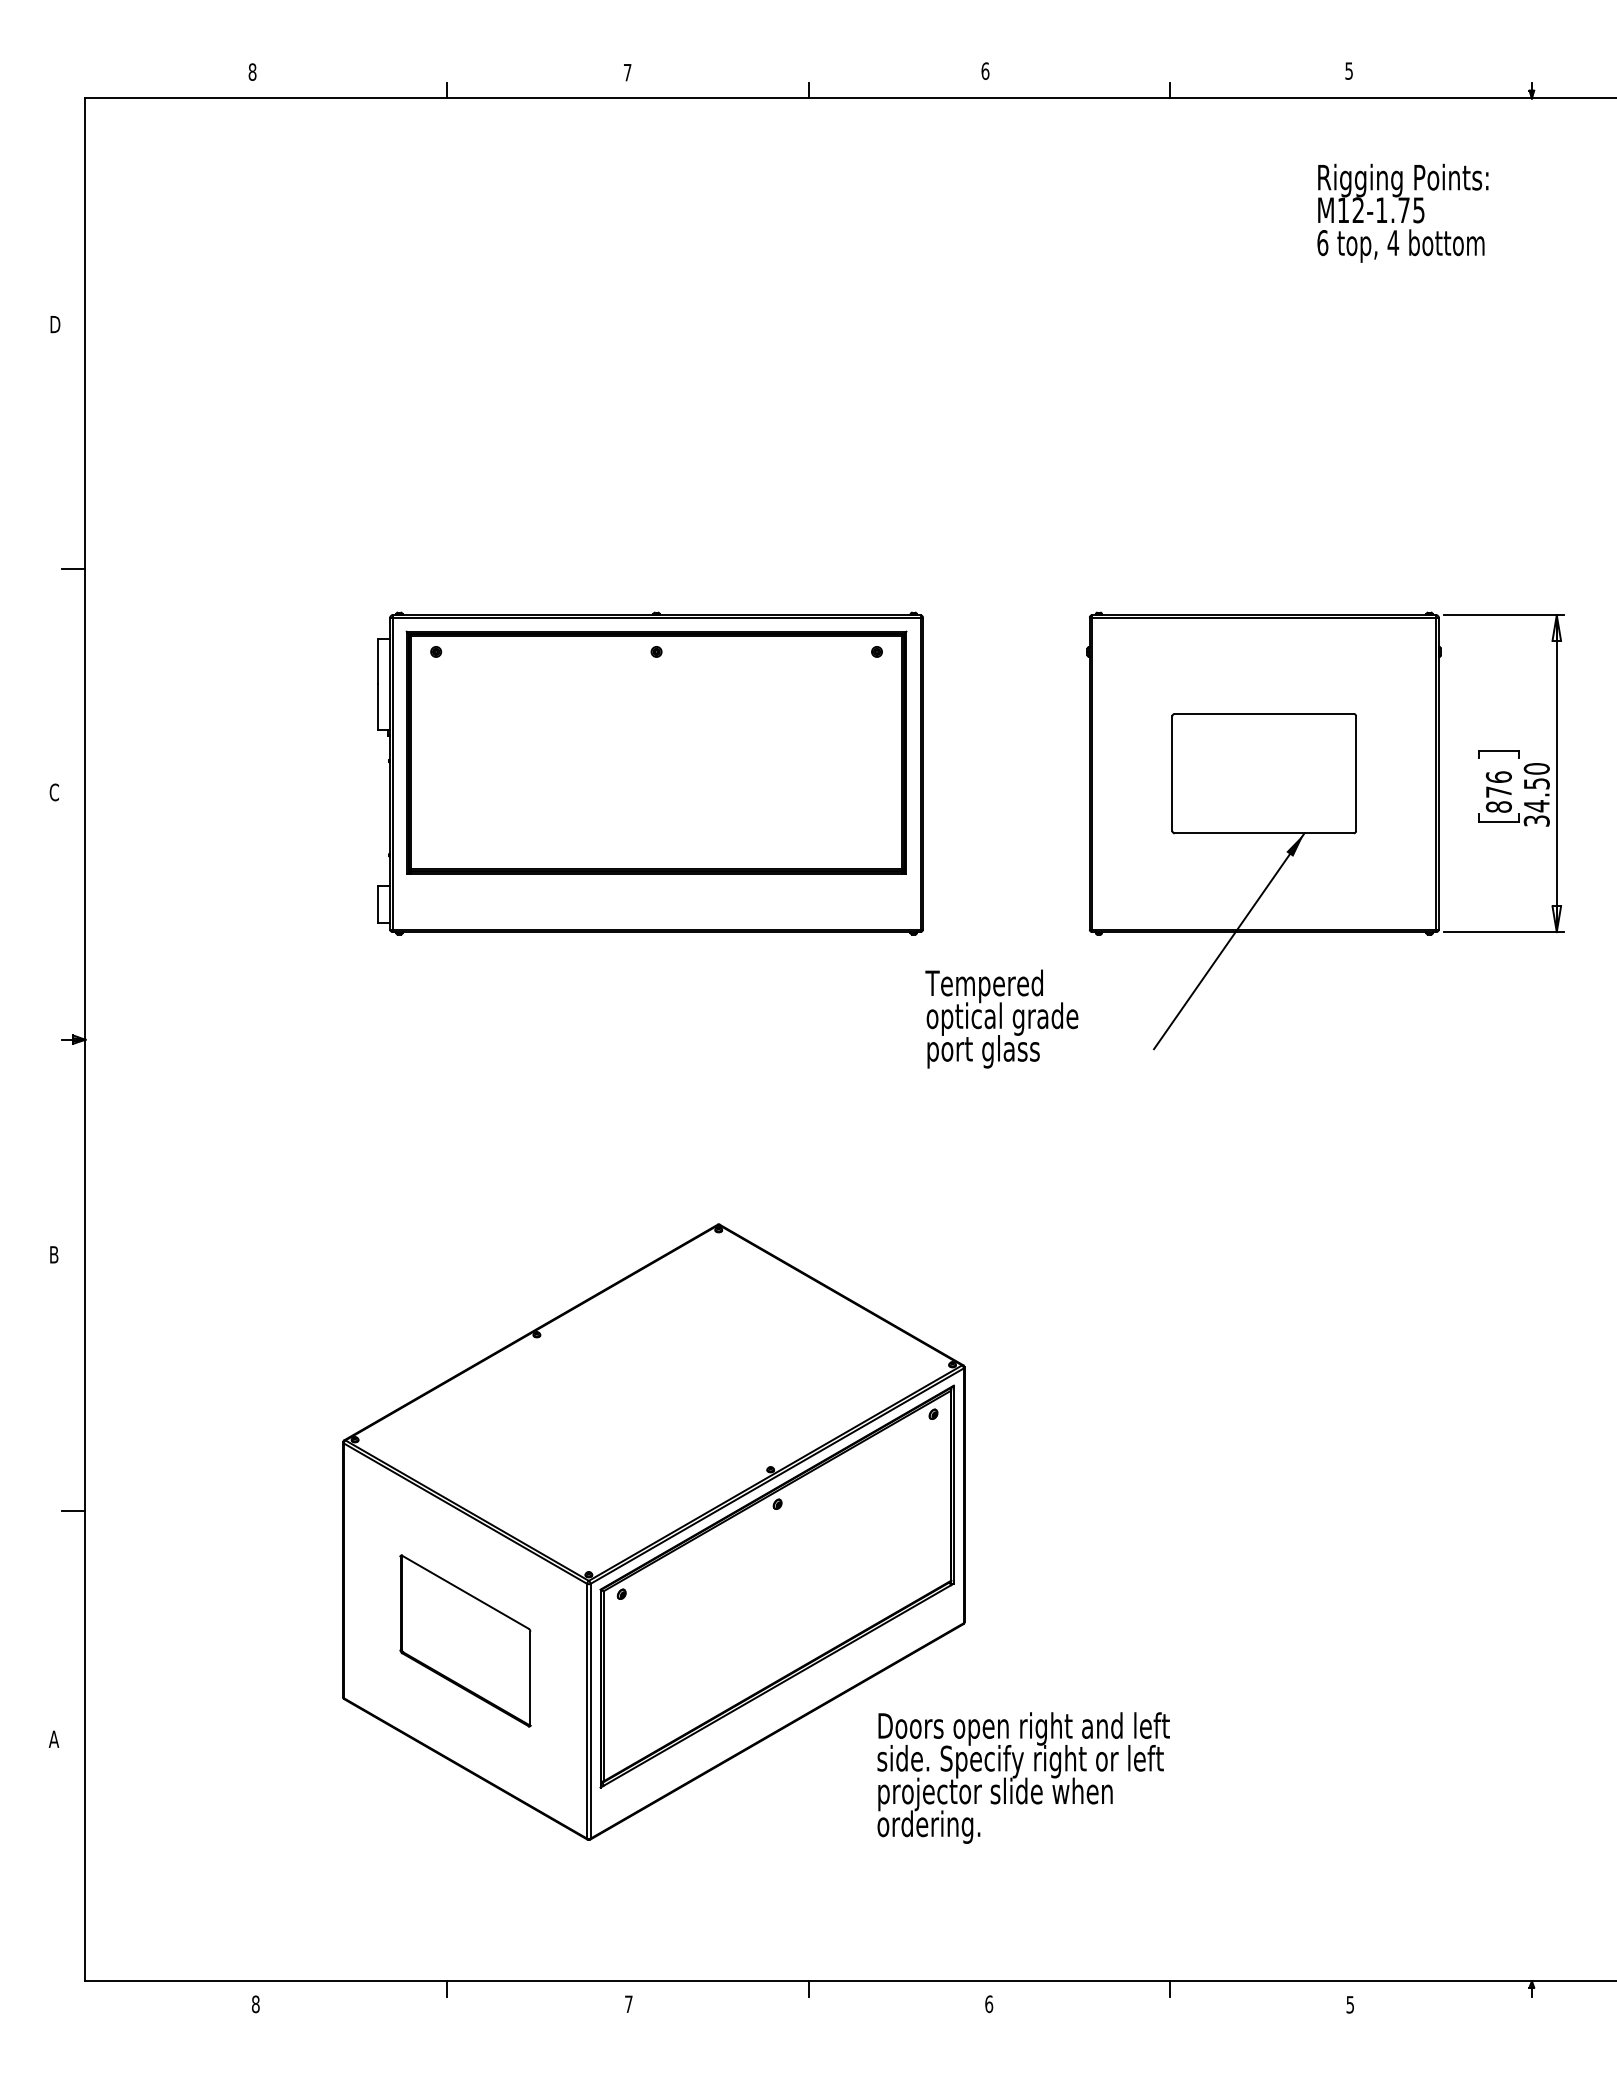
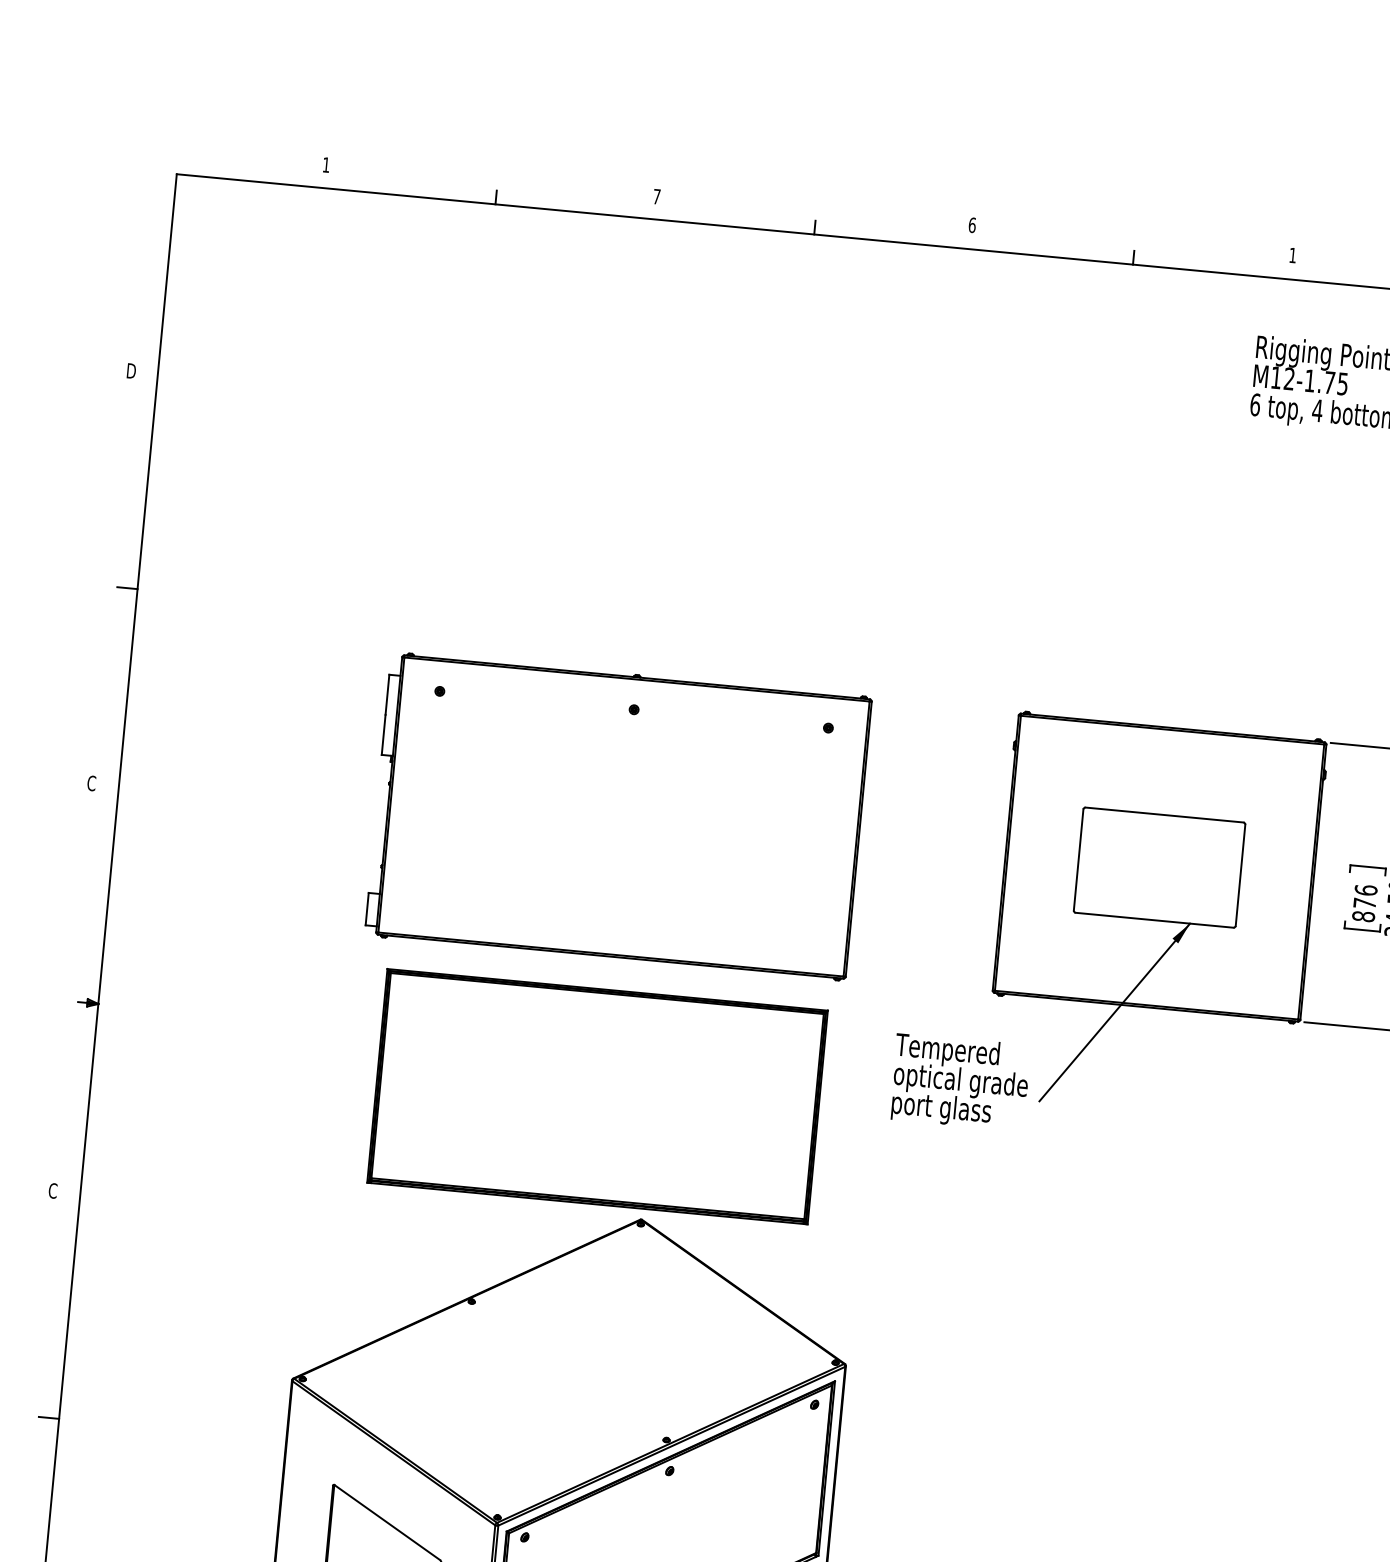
text: (1348, 70) -> (1292, 254), 5 -> 1
text: (252, 71) -> (326, 164), 8 -> 1
part: (656, 752) -> (597, 1096), moved
text: (1001, 1018) -> (959, 1081), moved
text: (53, 1254) -> (52, 1190), B -> C

